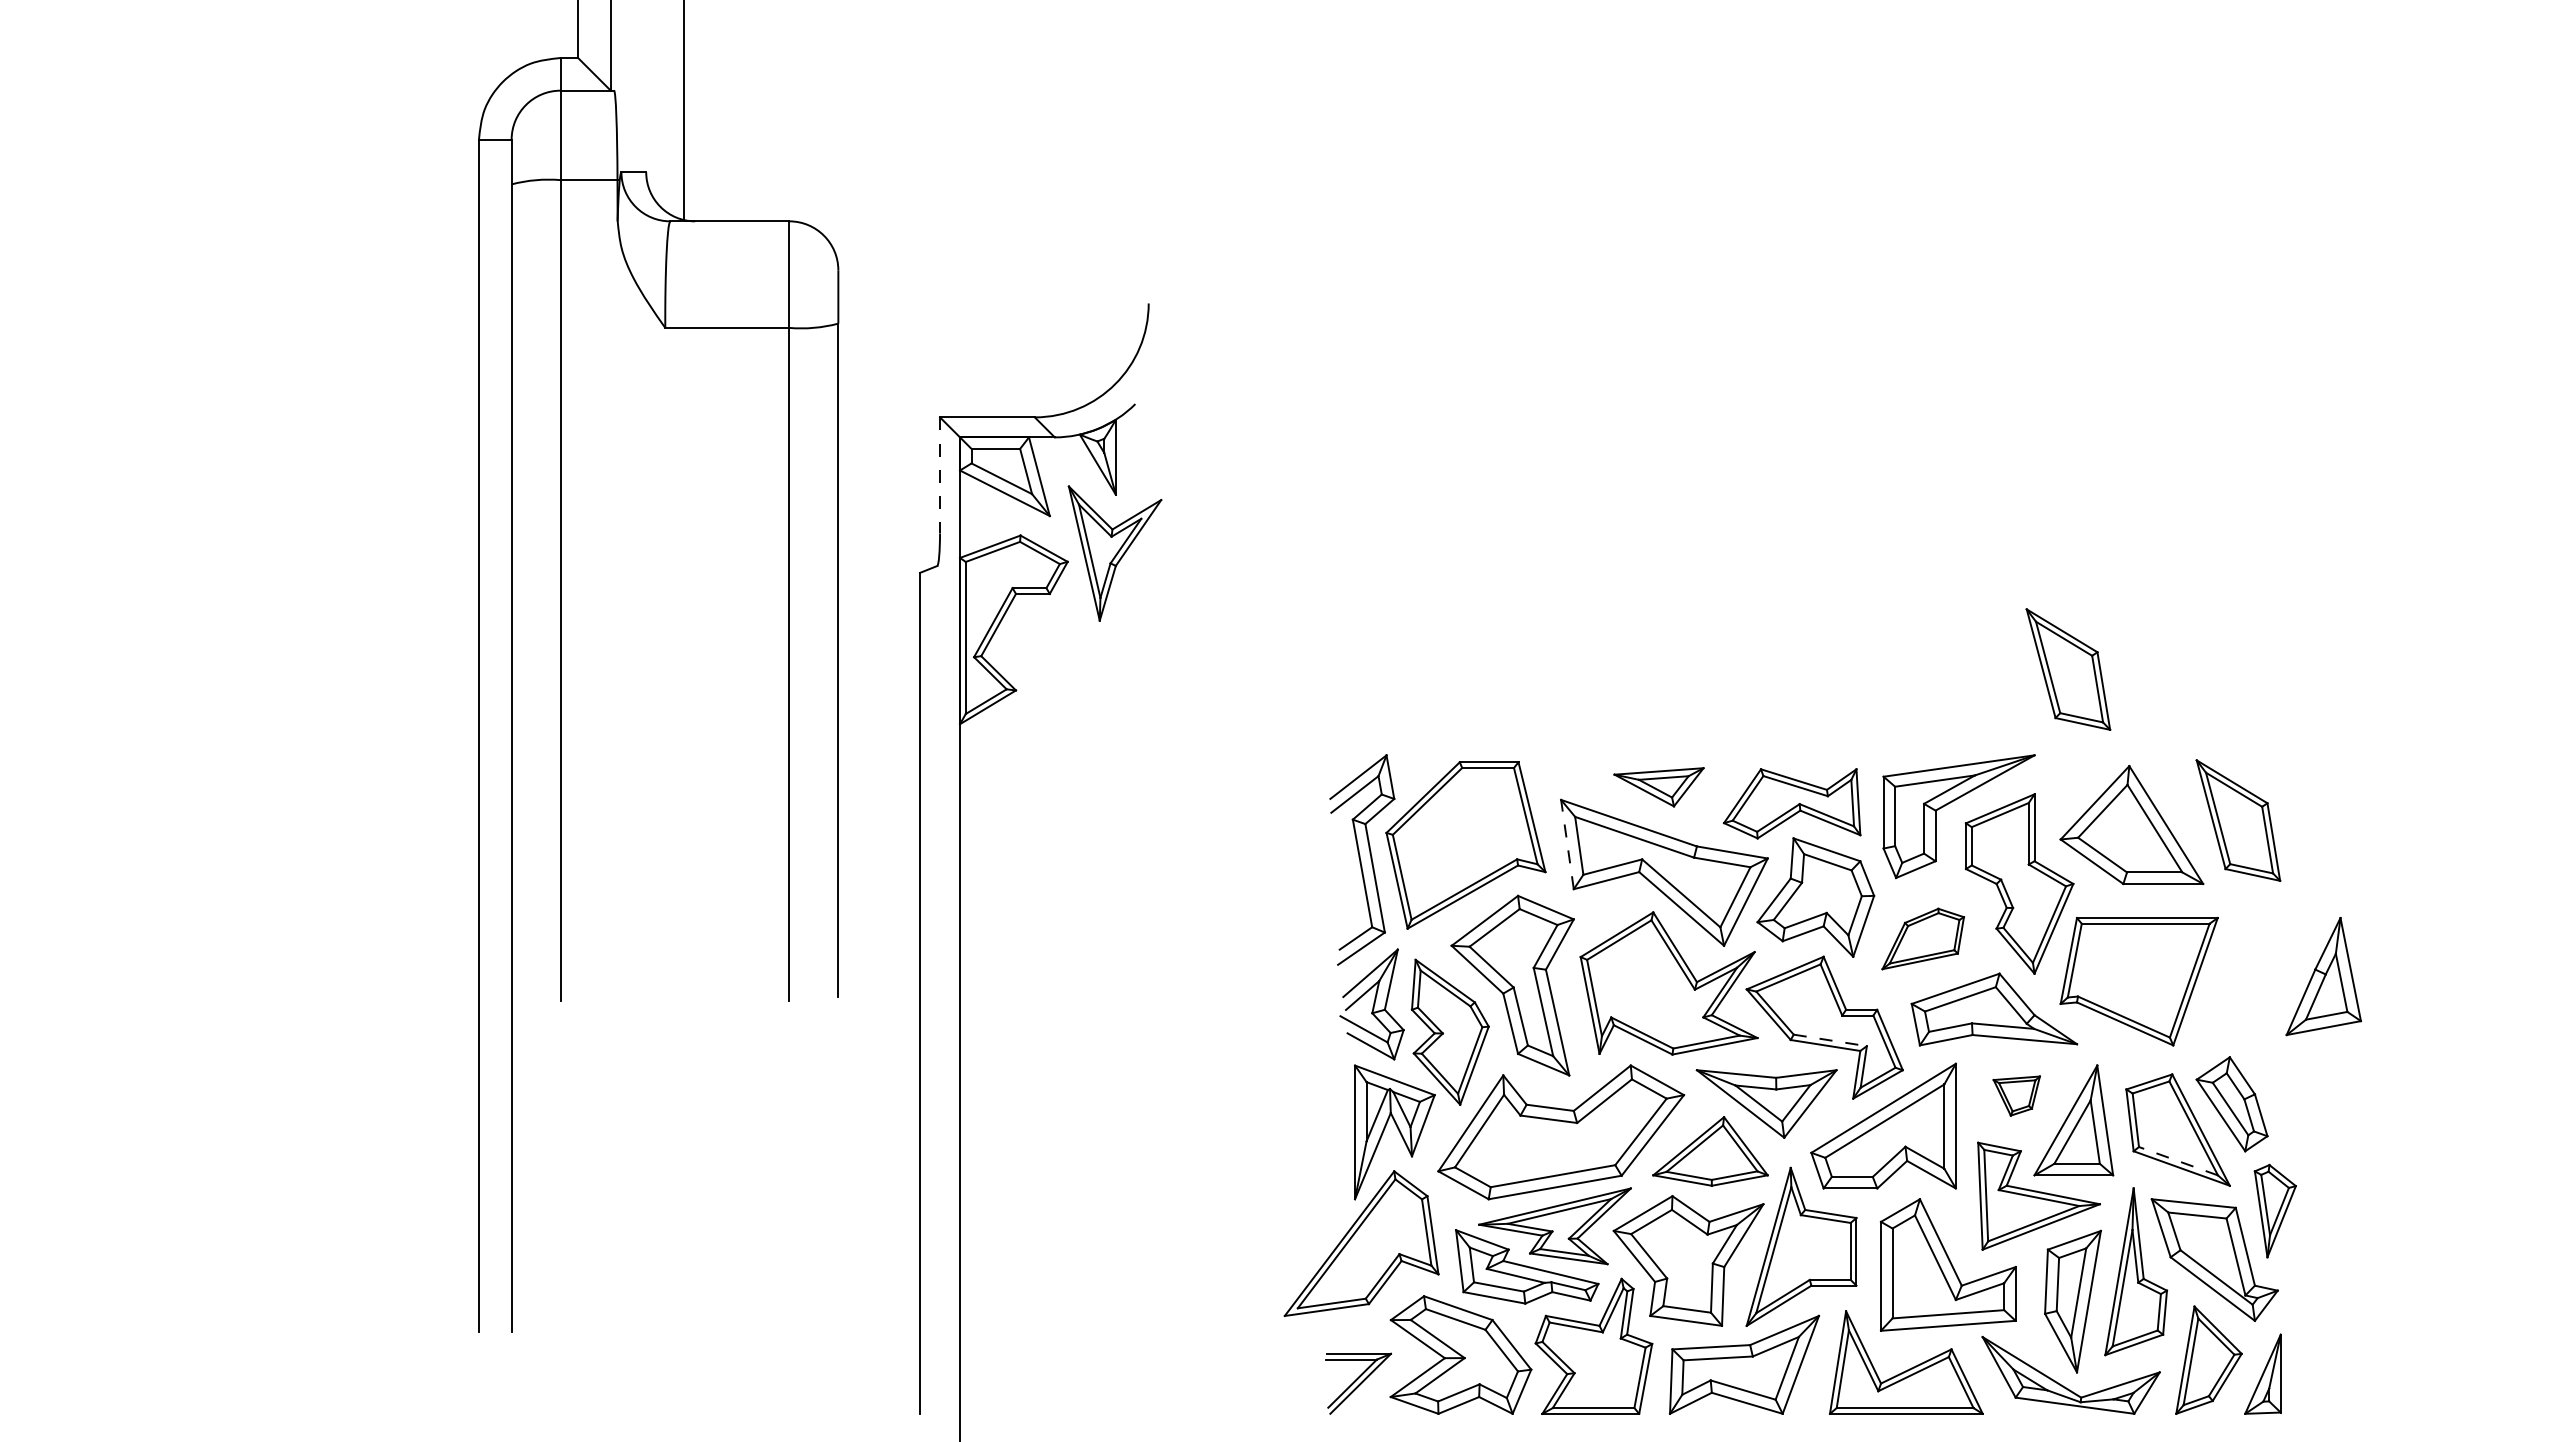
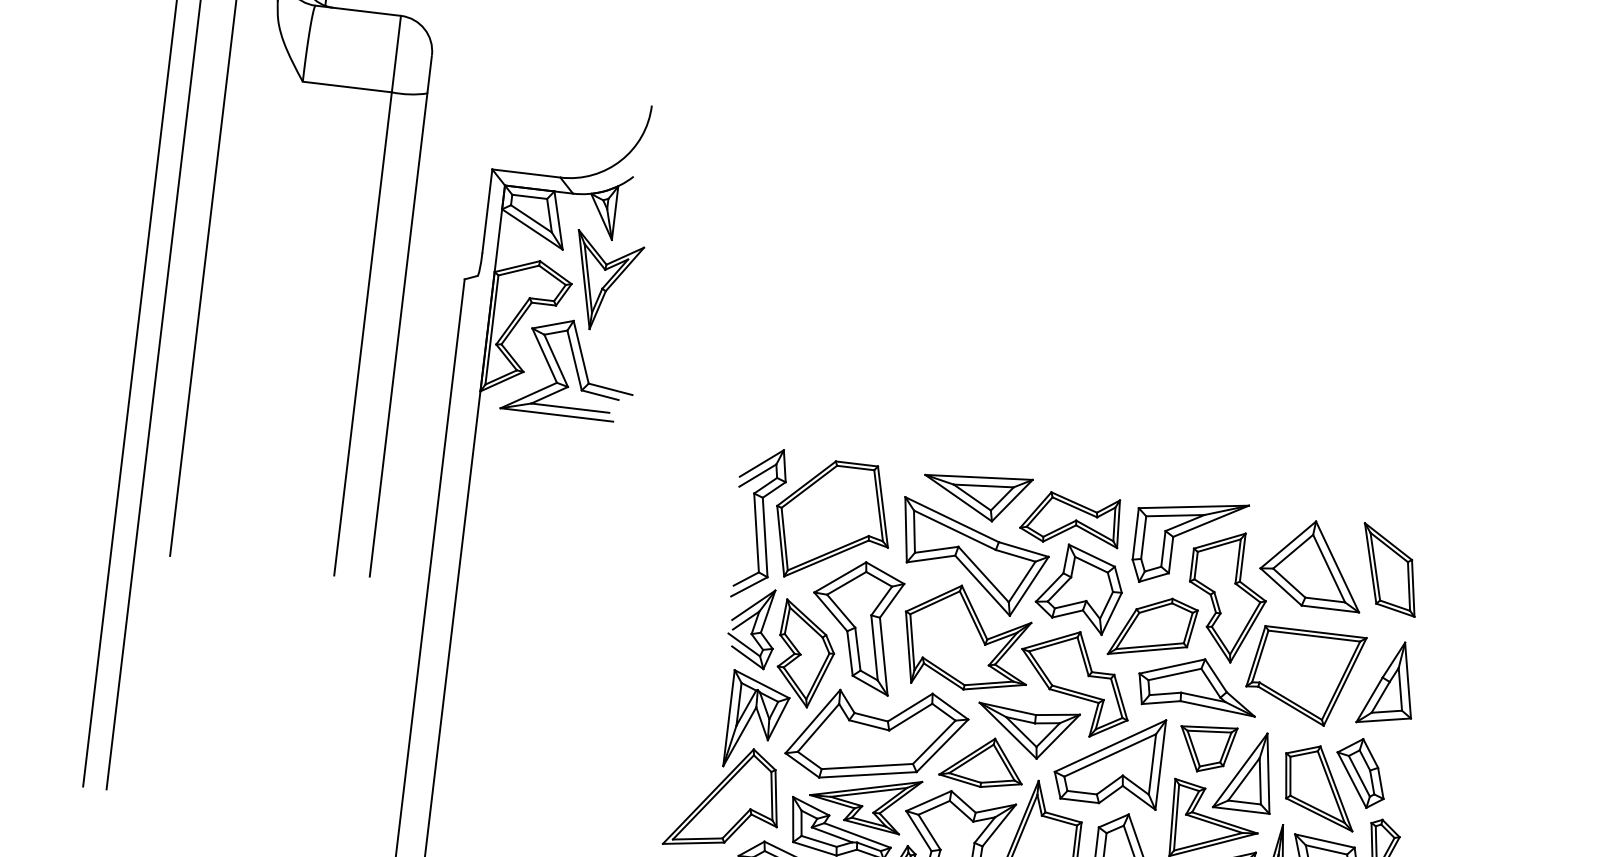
line: (940, 475) -> (487, 211), dashed -> solid
part: (2068, 669) -> (1280, 446), removed
part: (1086, 675) -> (575, 367), added
part: (1658, 787) -> (976, 496), size x1.67
line: (1567, 844) -> (906, 529), dashed -> solid
part: (1923, 938) -> (1153, 627), size x1.43
part: (2323, 976) -> (1387, 683), moved
line: (1830, 1040) -> (1078, 692), dashed -> solid
part: (2016, 1095) -> (1206, 748), size x1.67
line: (2178, 1161) -> (1317, 809), dashed -> solid

